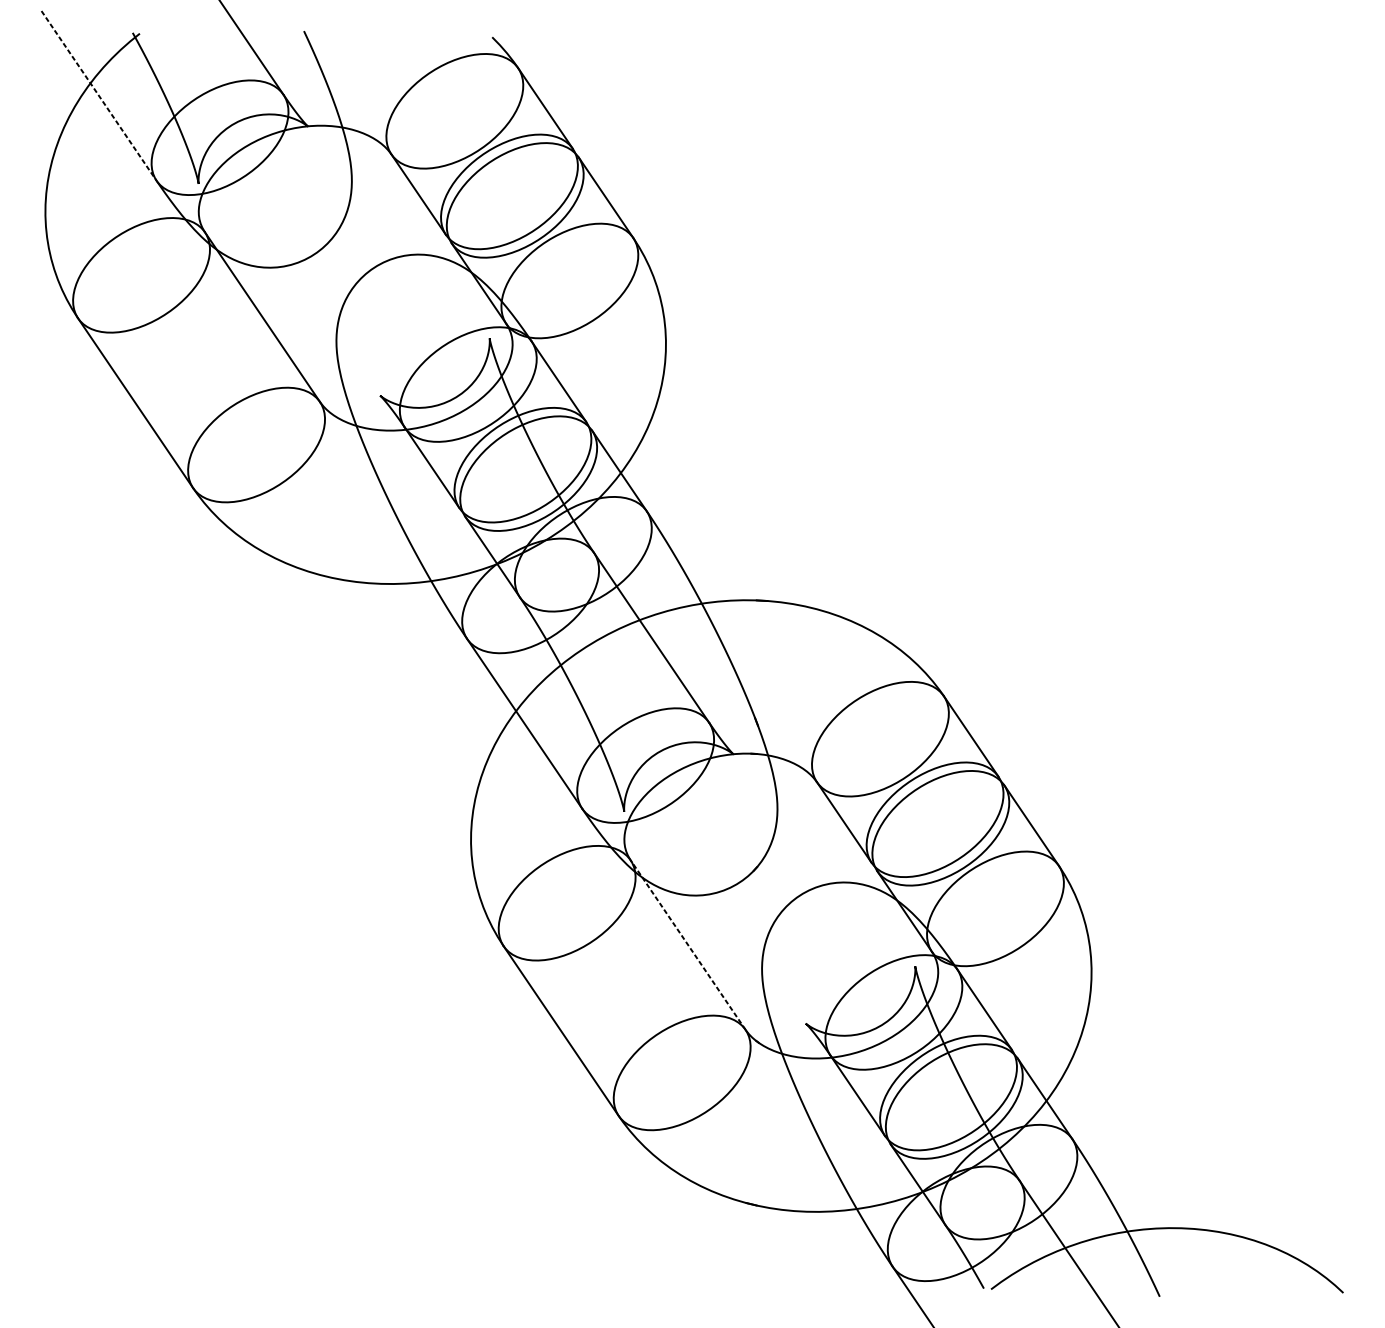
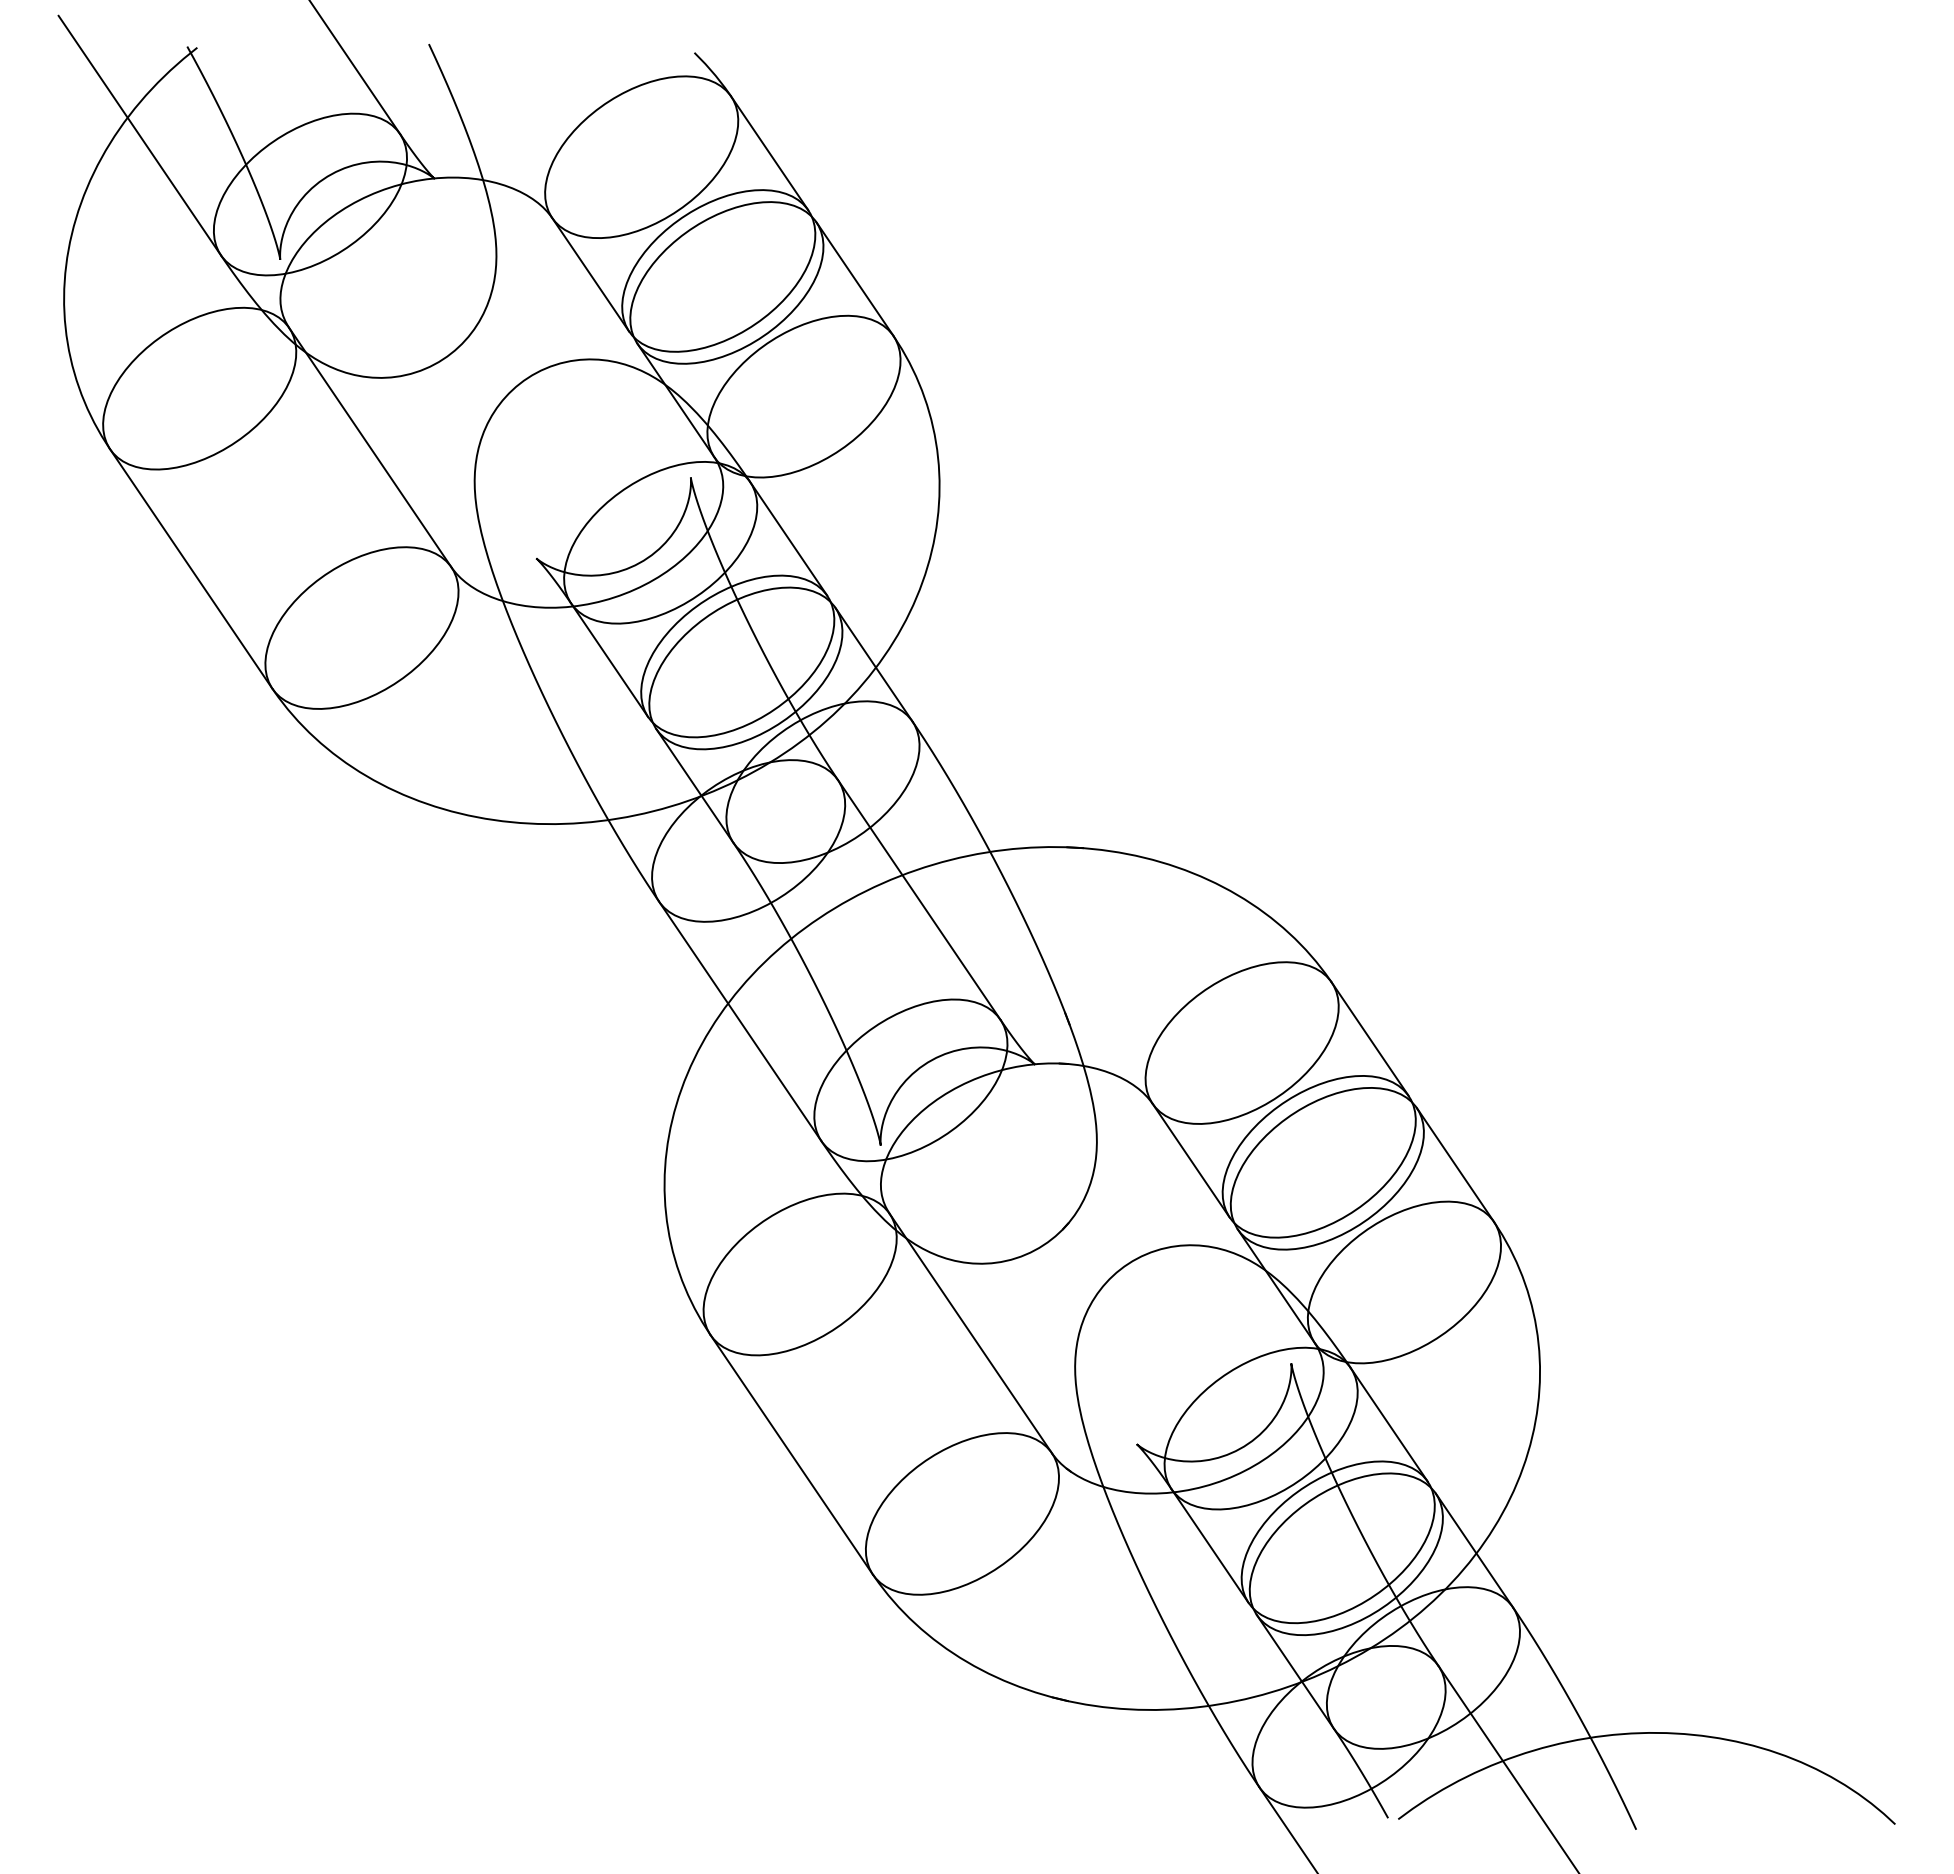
line: (98, 95) -> (139, 135), dashed -> solid
line: (687, 945) -> (970, 1333), dashed -> solid

